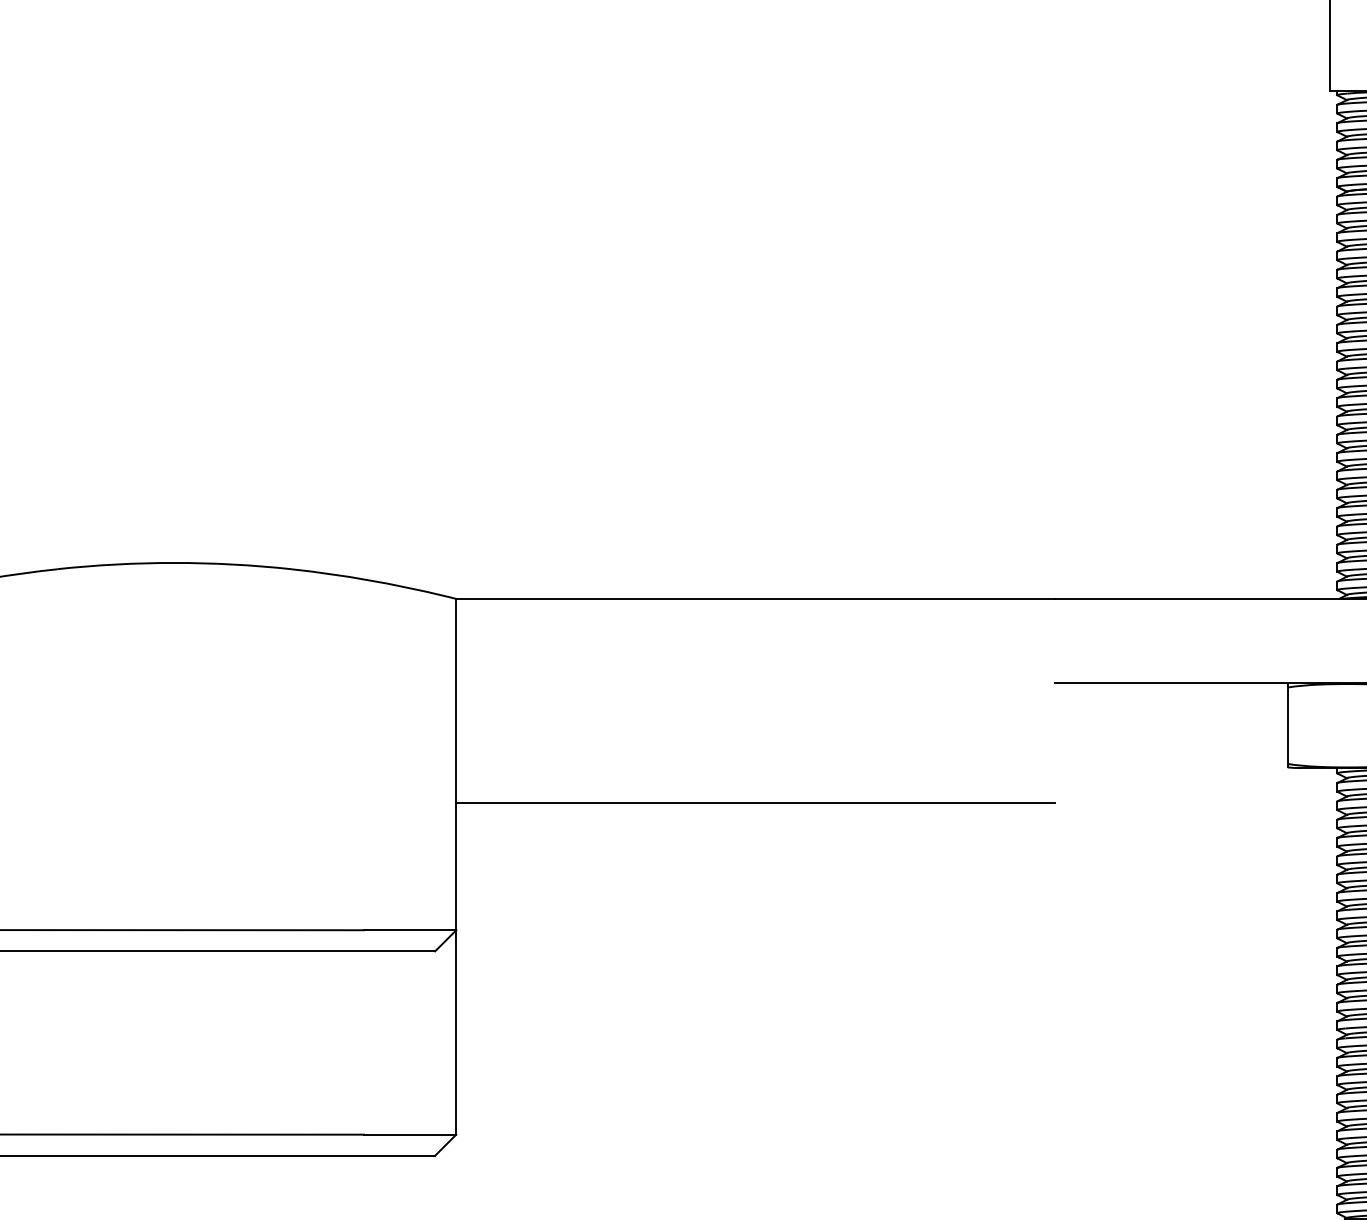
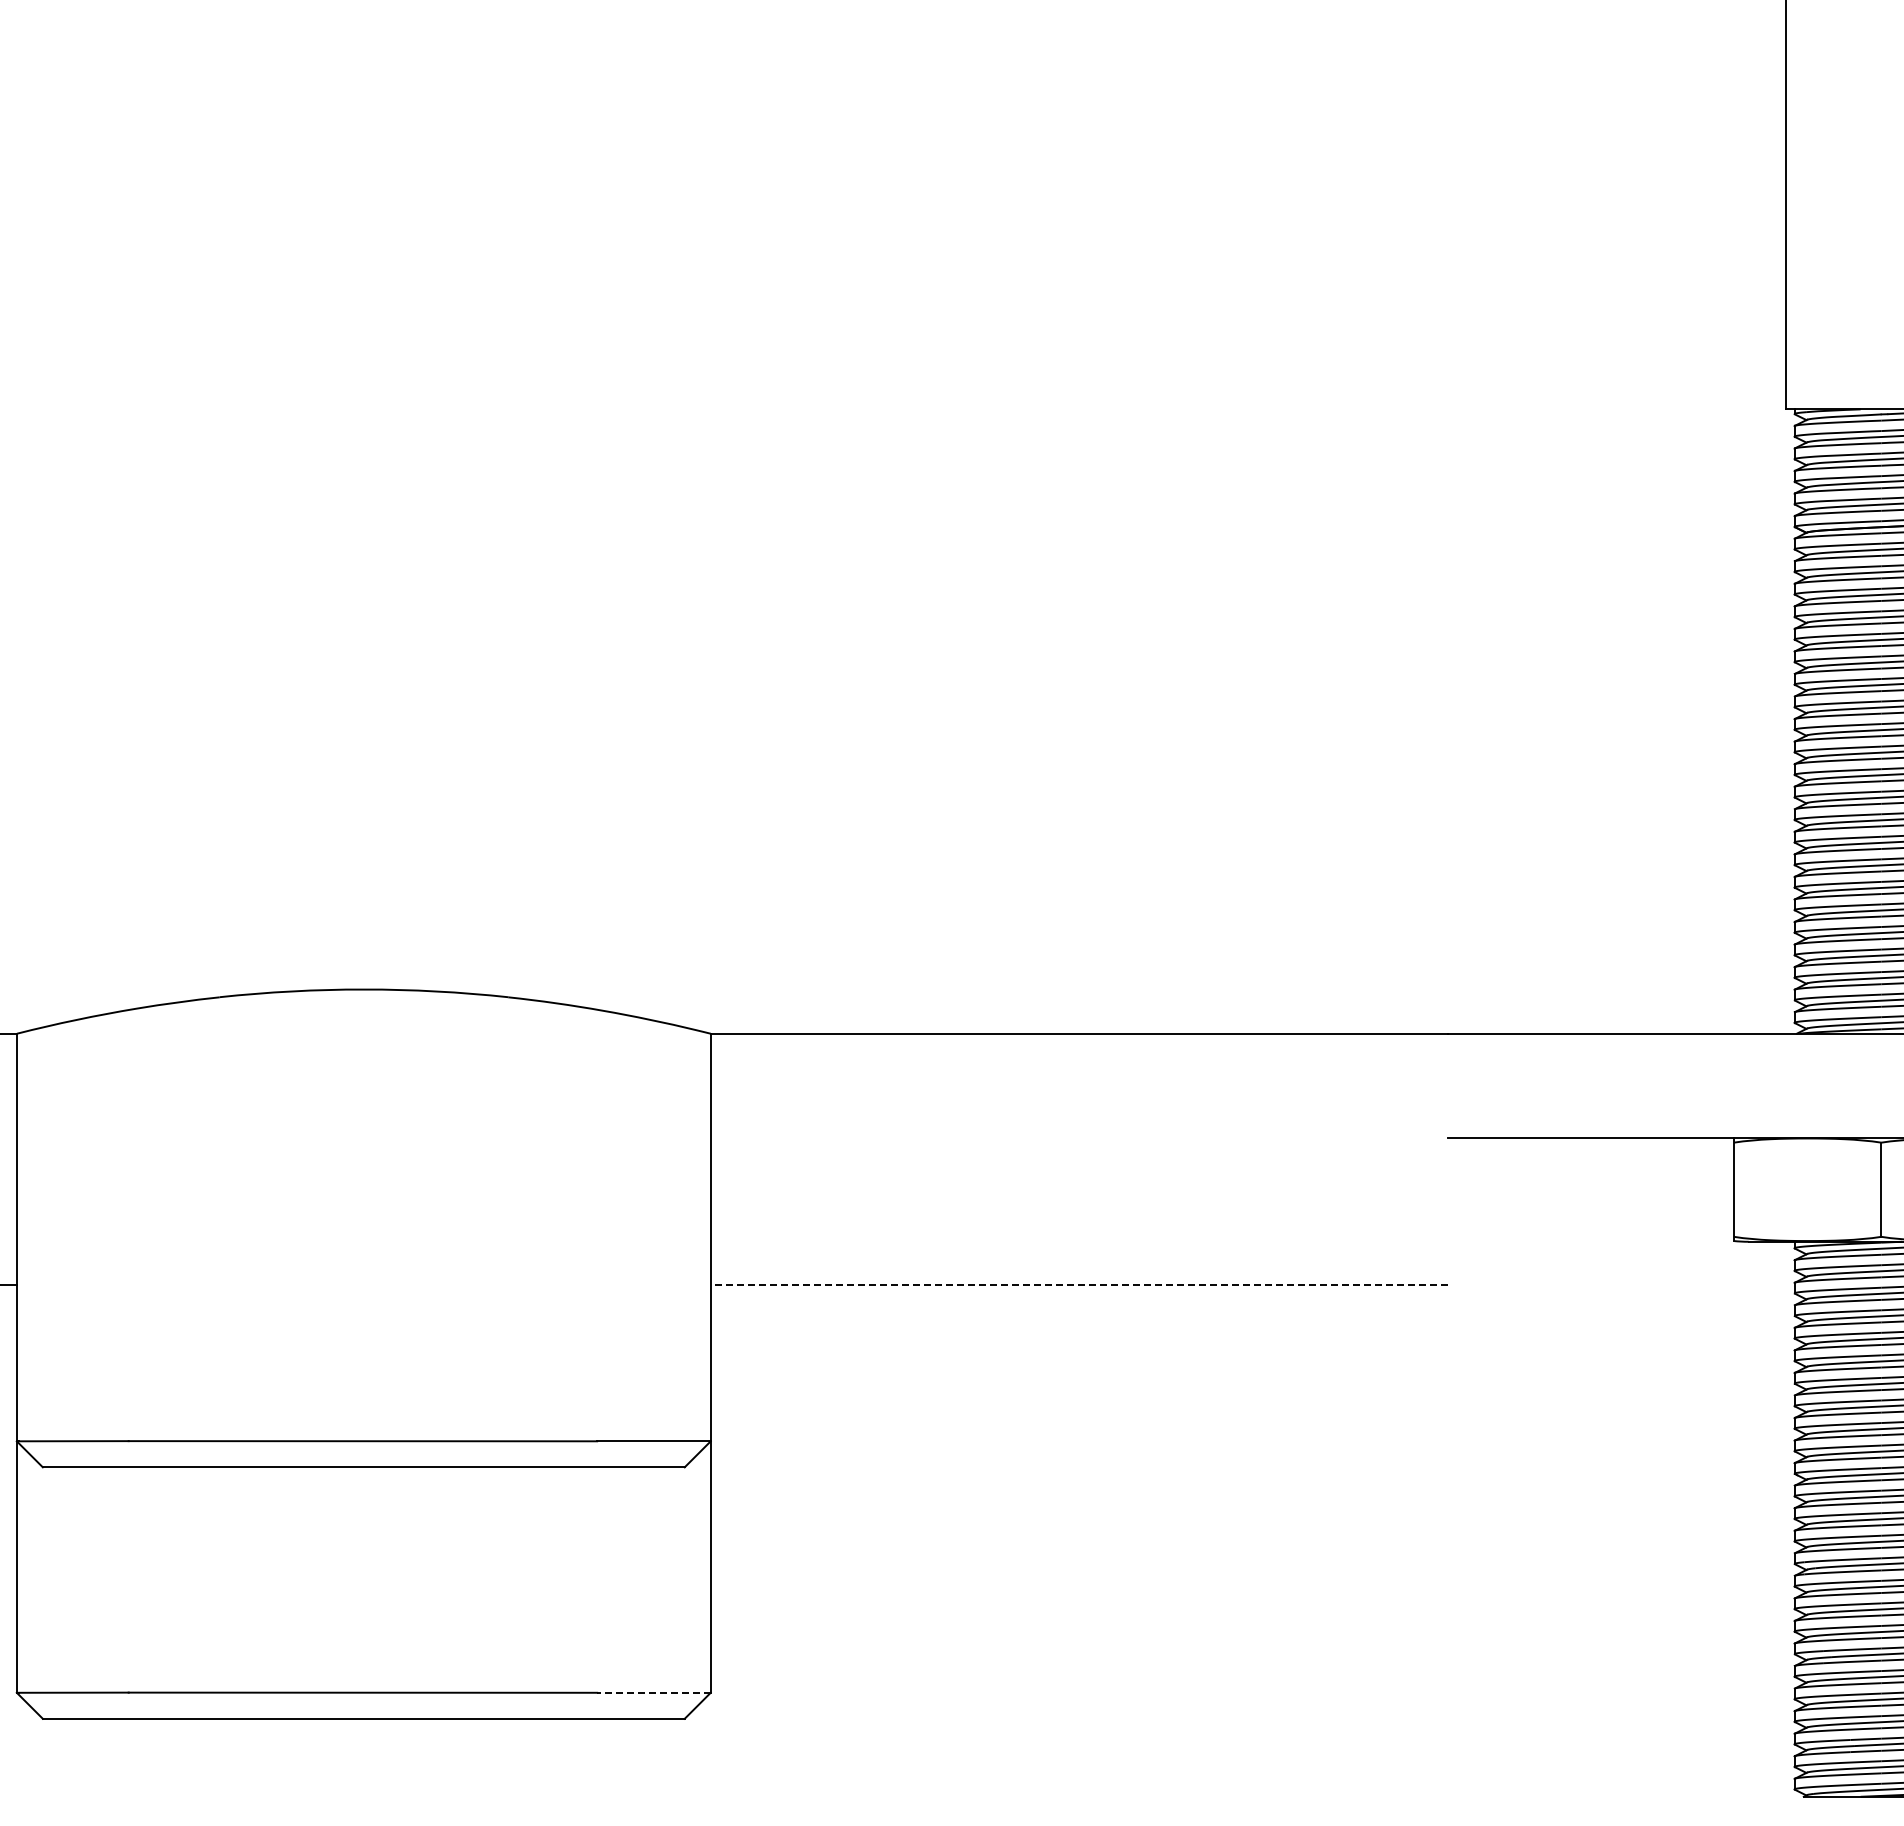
line: (756, 803) -> (1079, 1285), solid -> dashed
line: (409, 1134) -> (653, 1692), solid -> dashed

